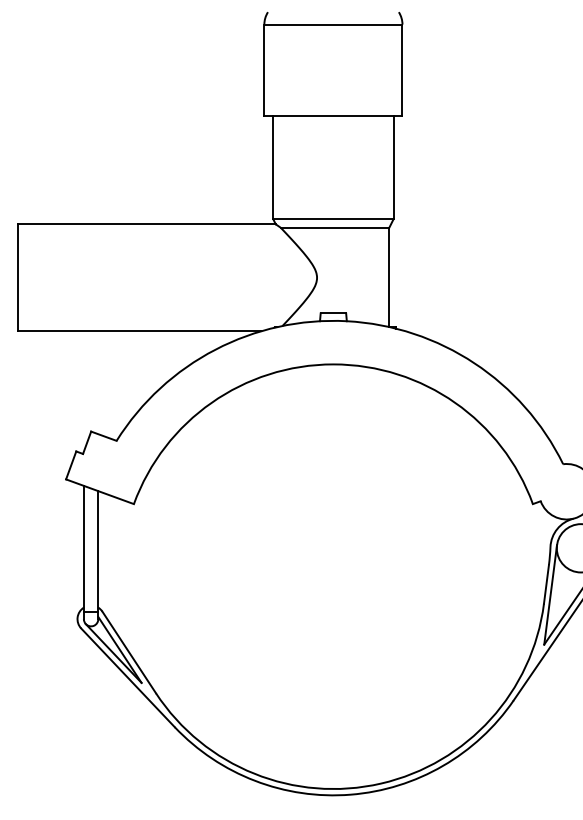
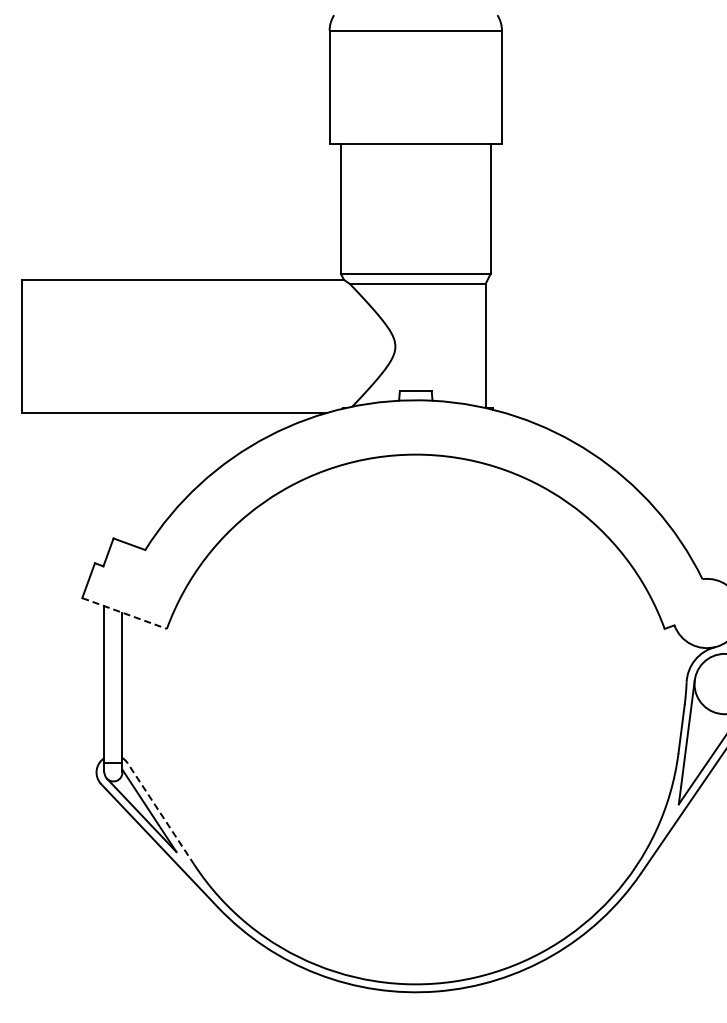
line: (100, 491) -> (125, 613), solid -> dashed
line: (129, 652) -> (161, 814), solid -> dashed

